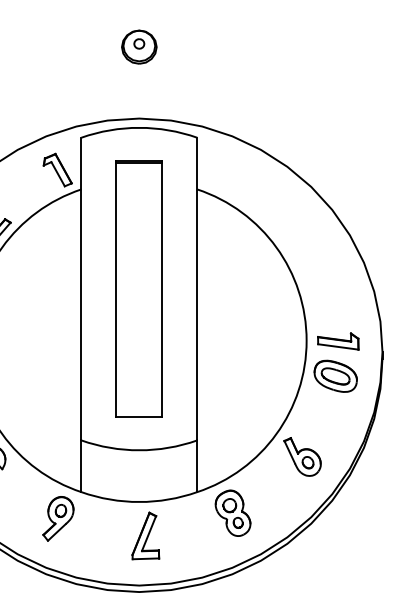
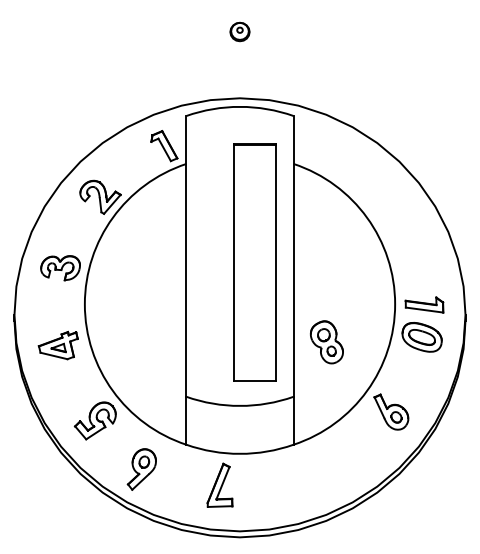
part: (138, 46) -> (239, 31), size x0.6
part: (138, 289) -> (254, 262), moved
part: (232, 513) -> (326, 342), moved
part: (57, 518) -> (141, 469), moved
part: (145, 535) -> (219, 484), moved

